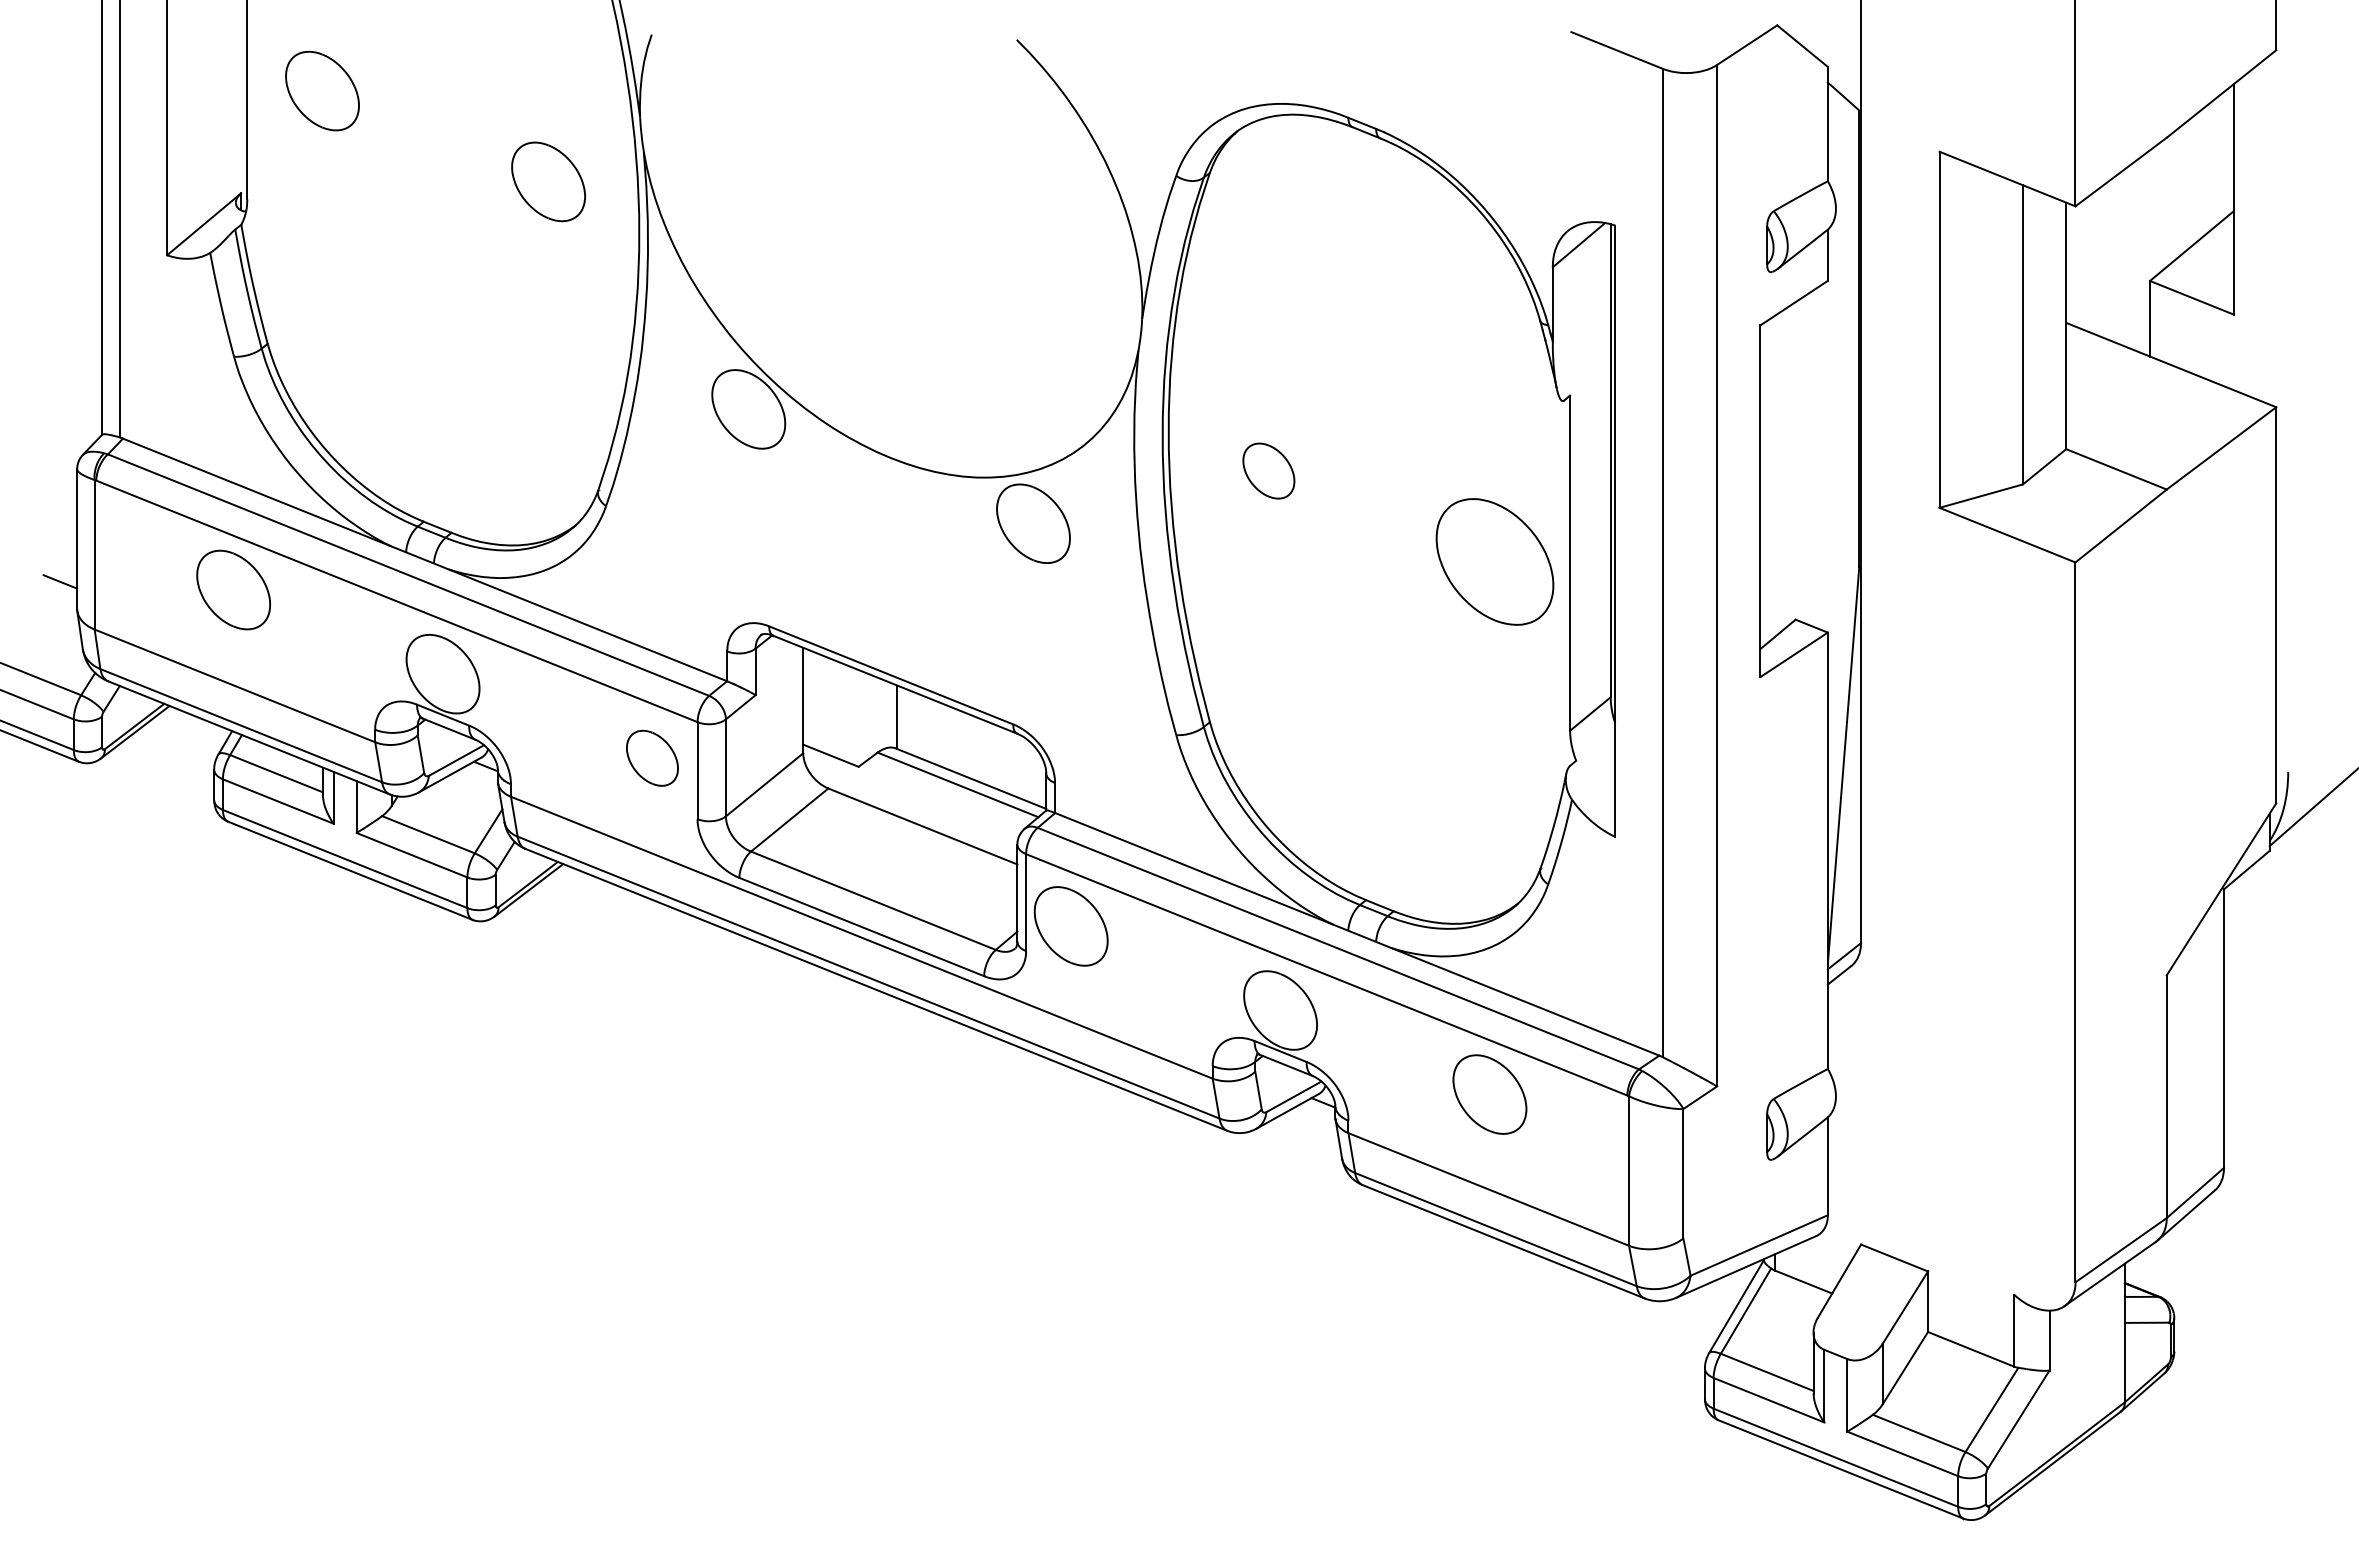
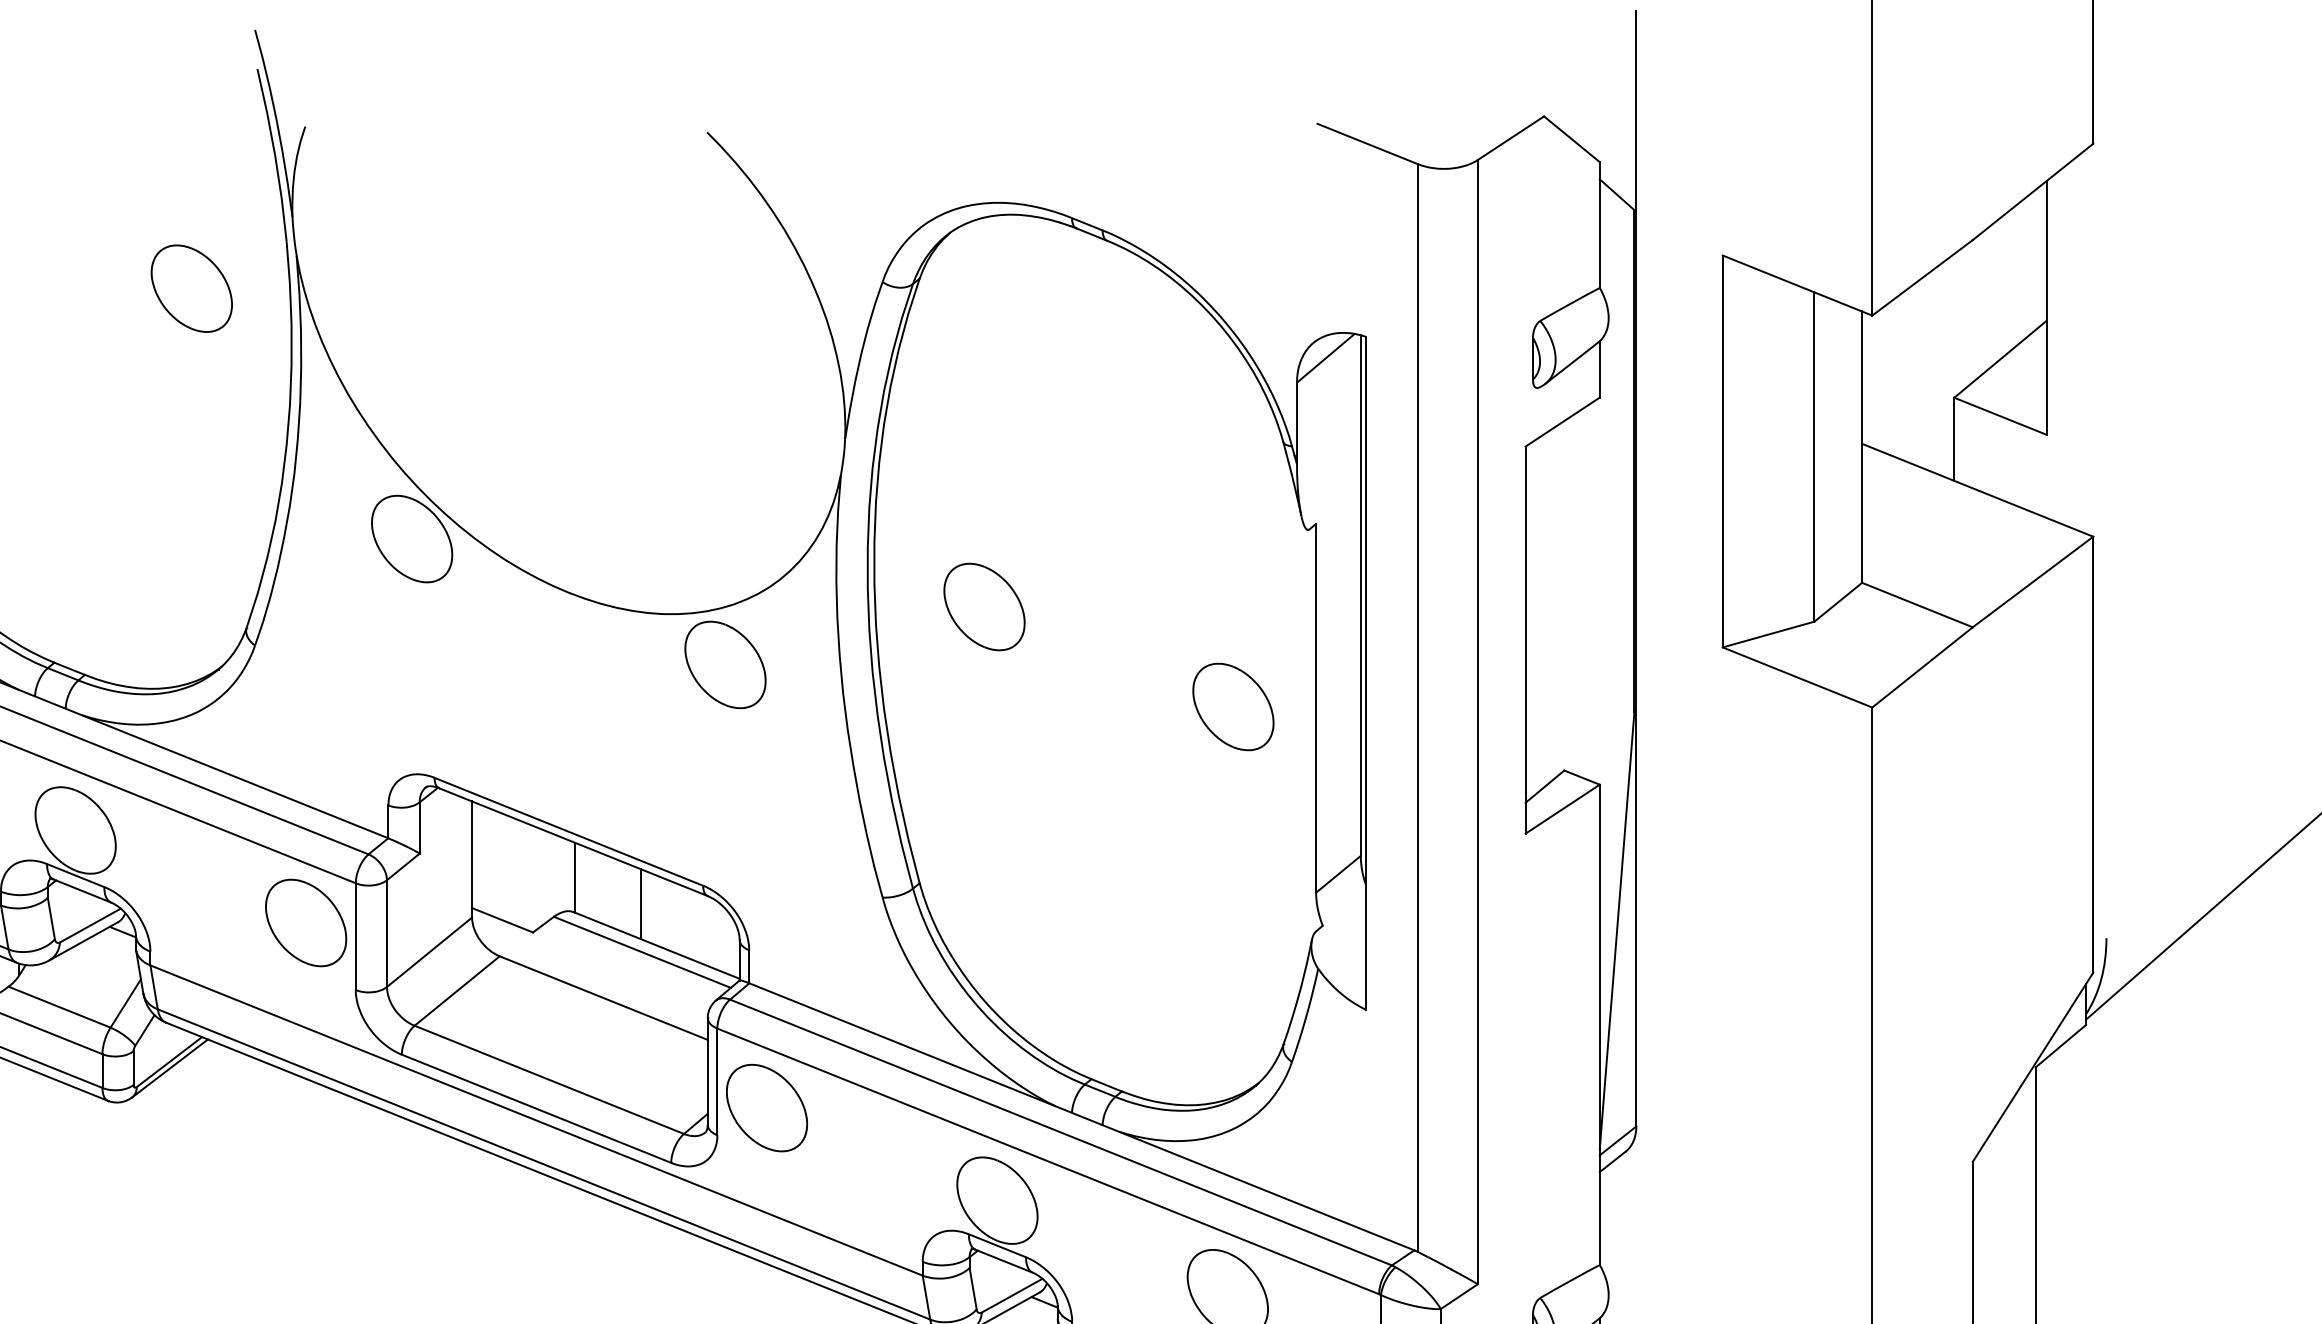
part: (1268, 470) -> (984, 606), size x1.43
part: (1494, 561) -> (1232, 706), size x0.62
line: (956, 740) -> (640, 903), added
part: (652, 758) -> (306, 923), size x1.43

